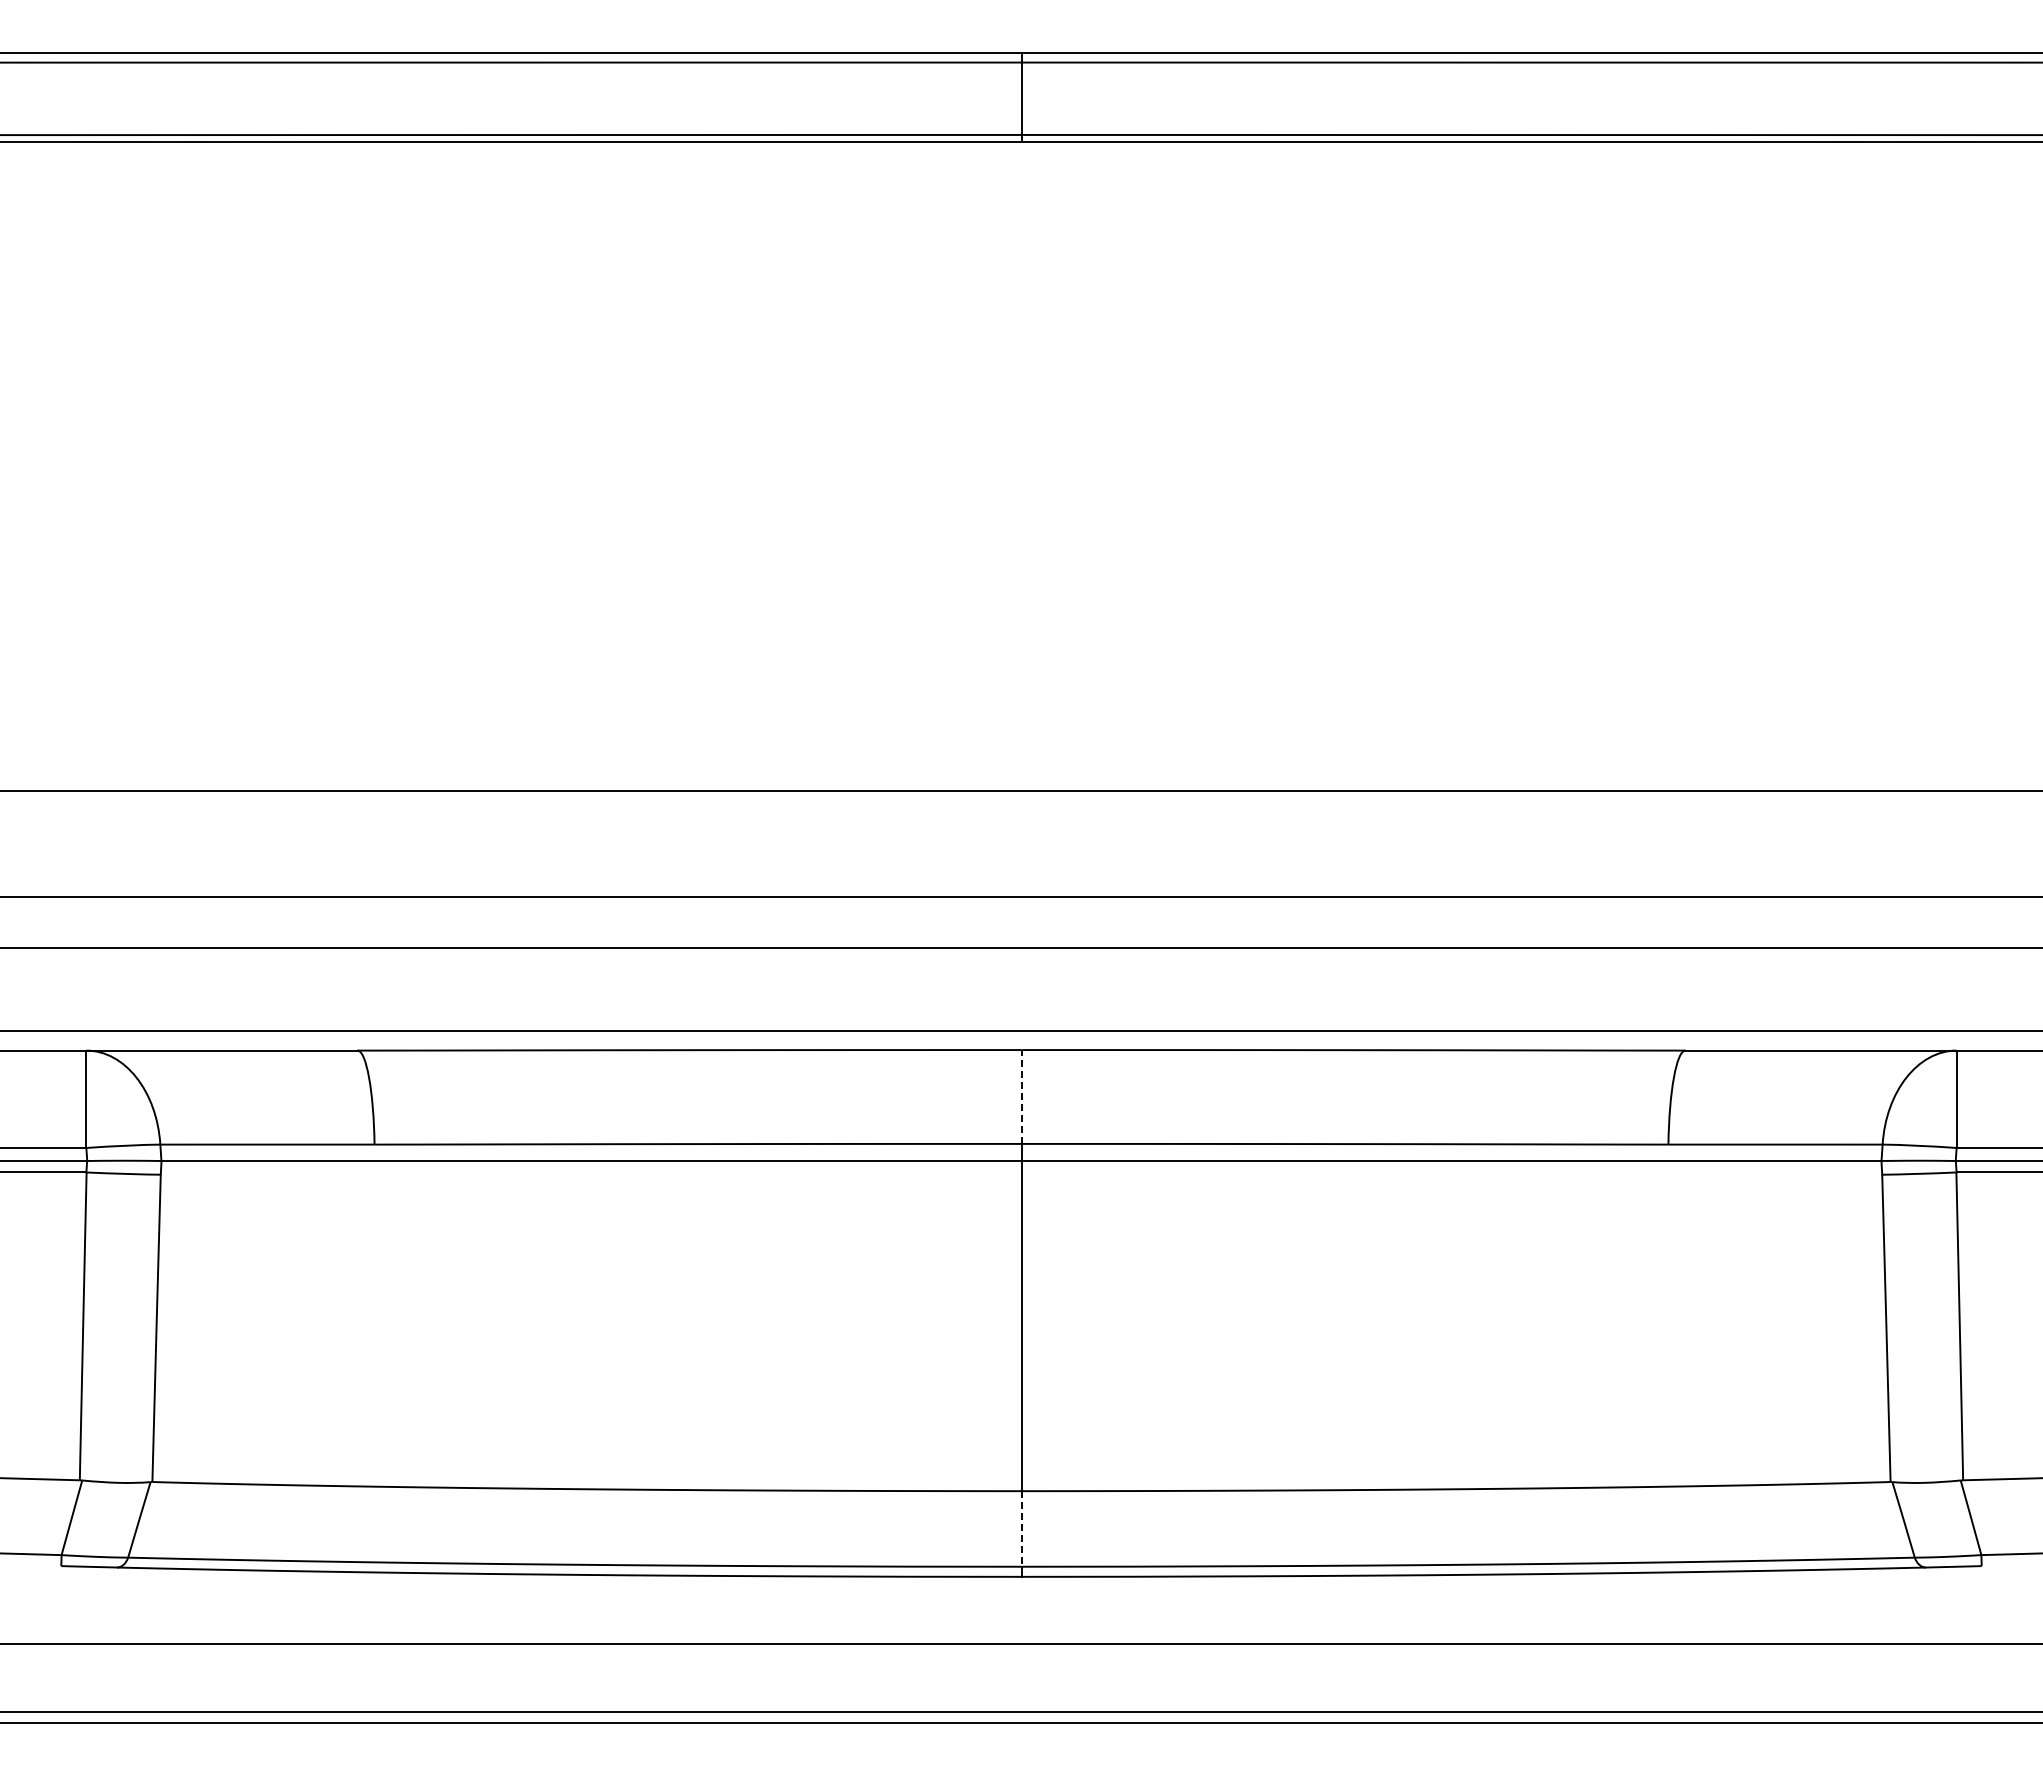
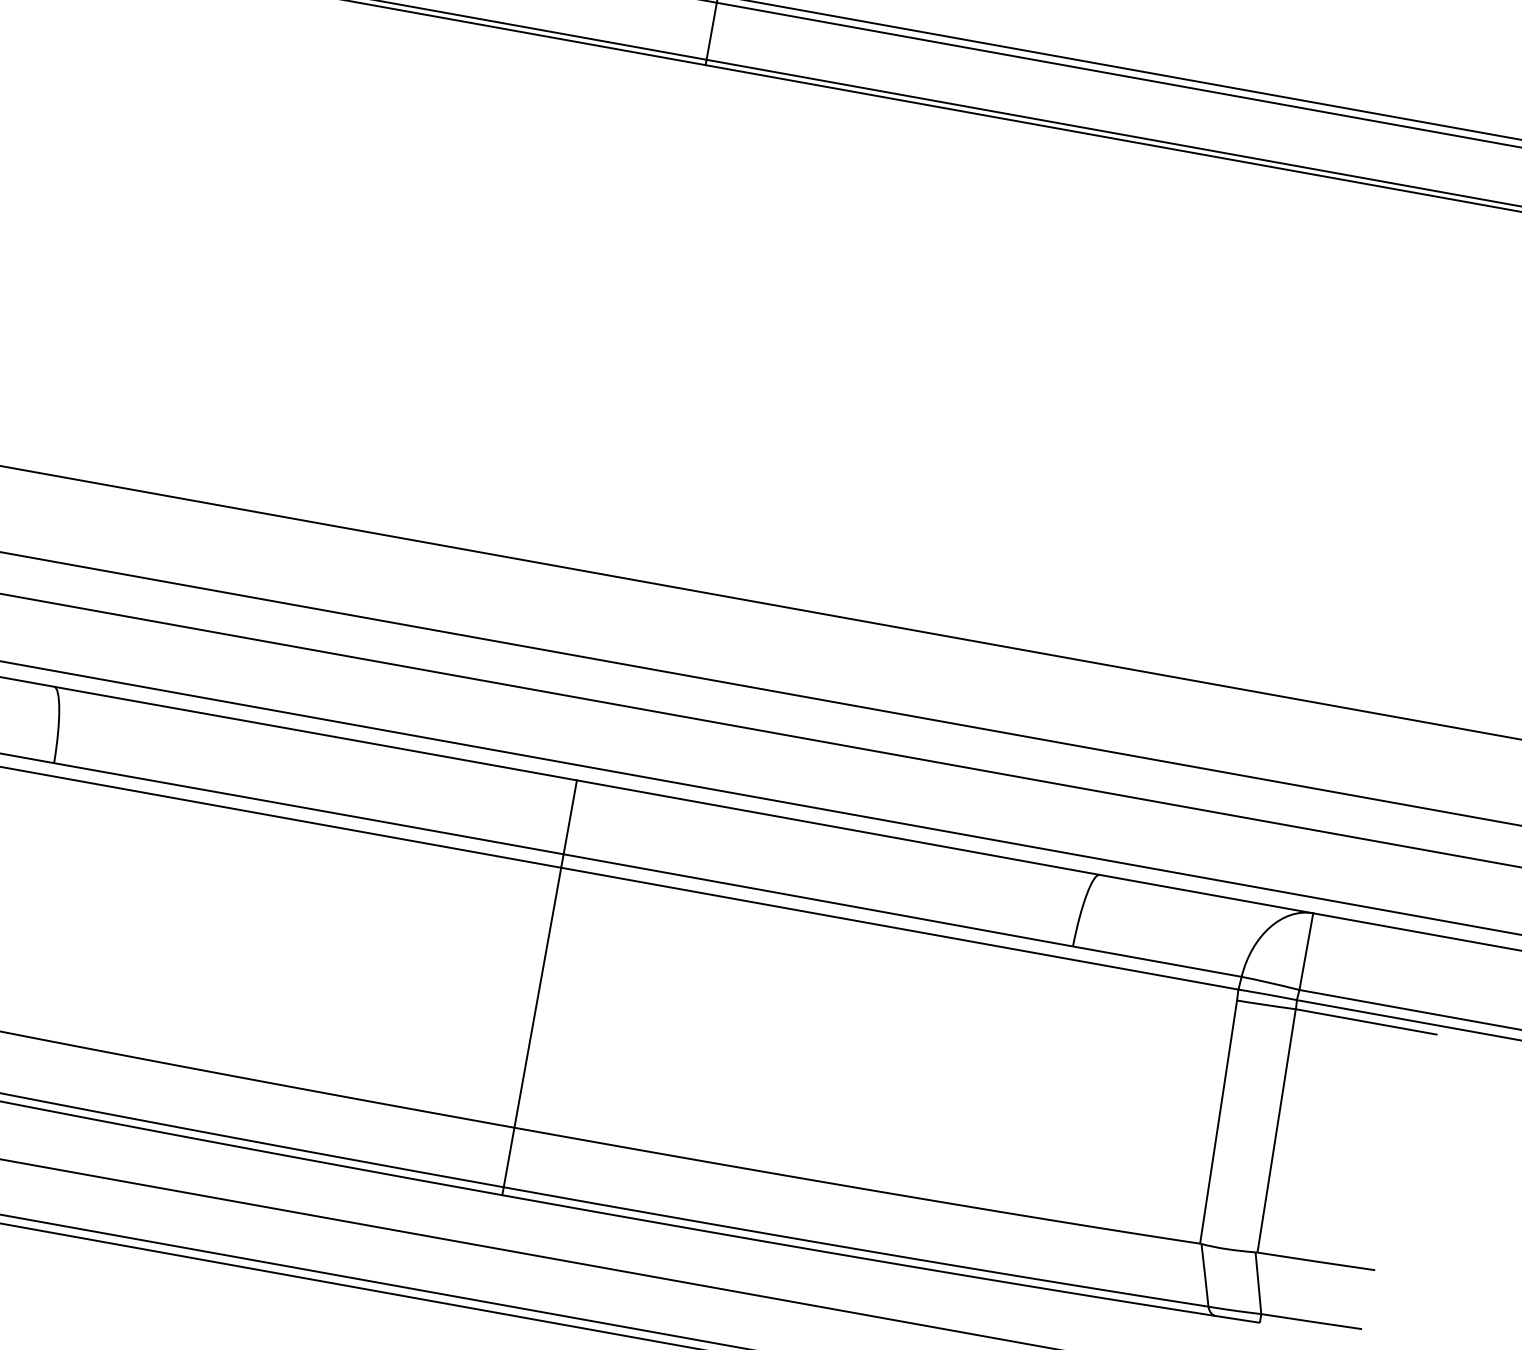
line: (1021, 1096) -> (570, 816), dashed -> solid
line: (1021, 1528) -> (509, 1157), dashed -> solid

